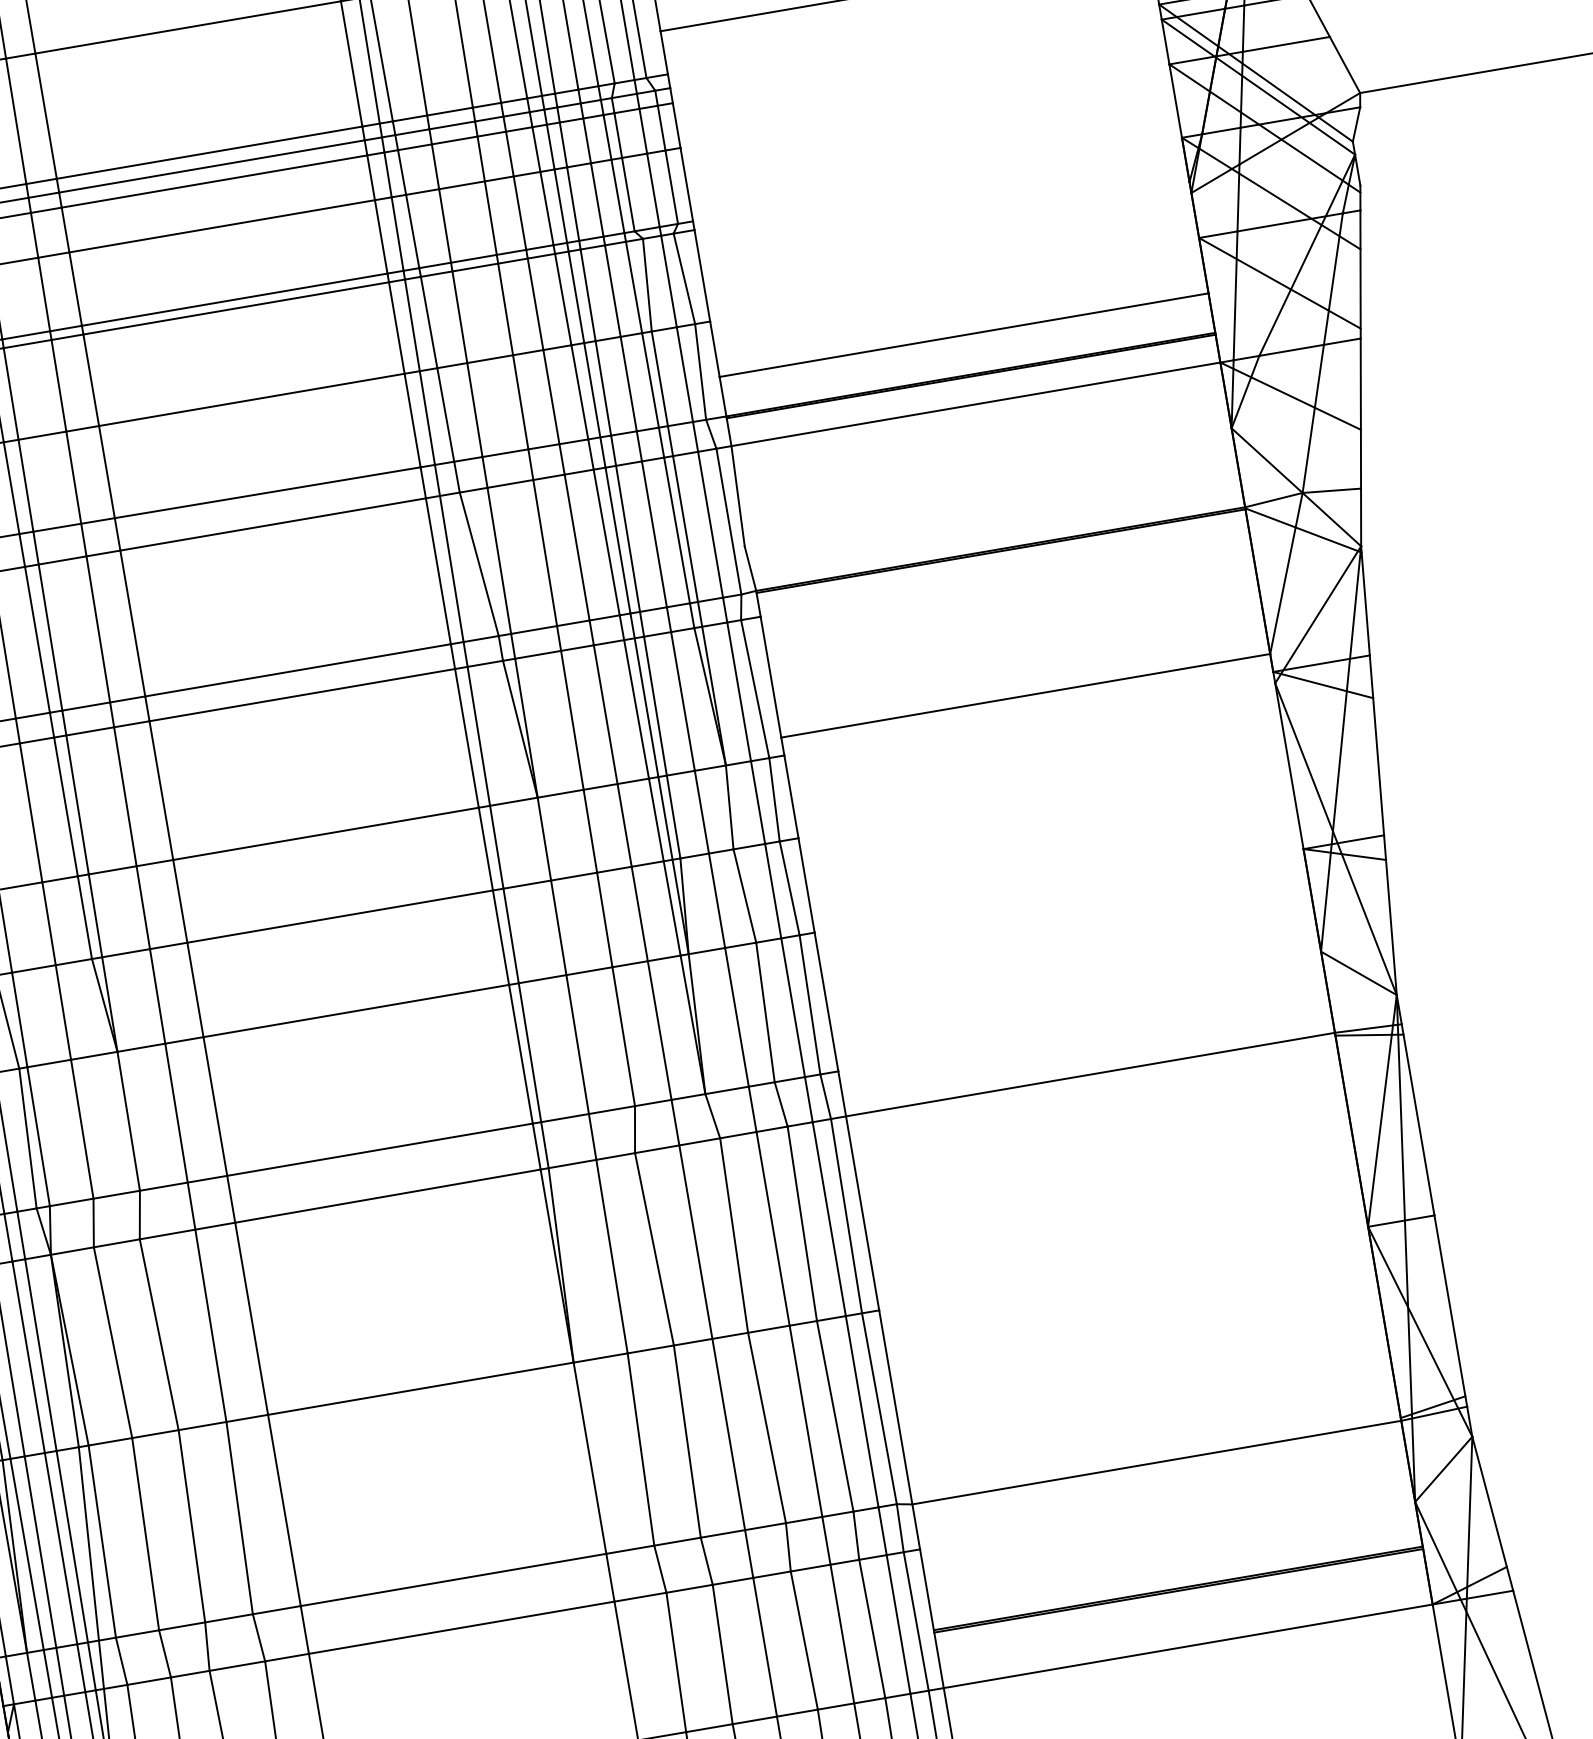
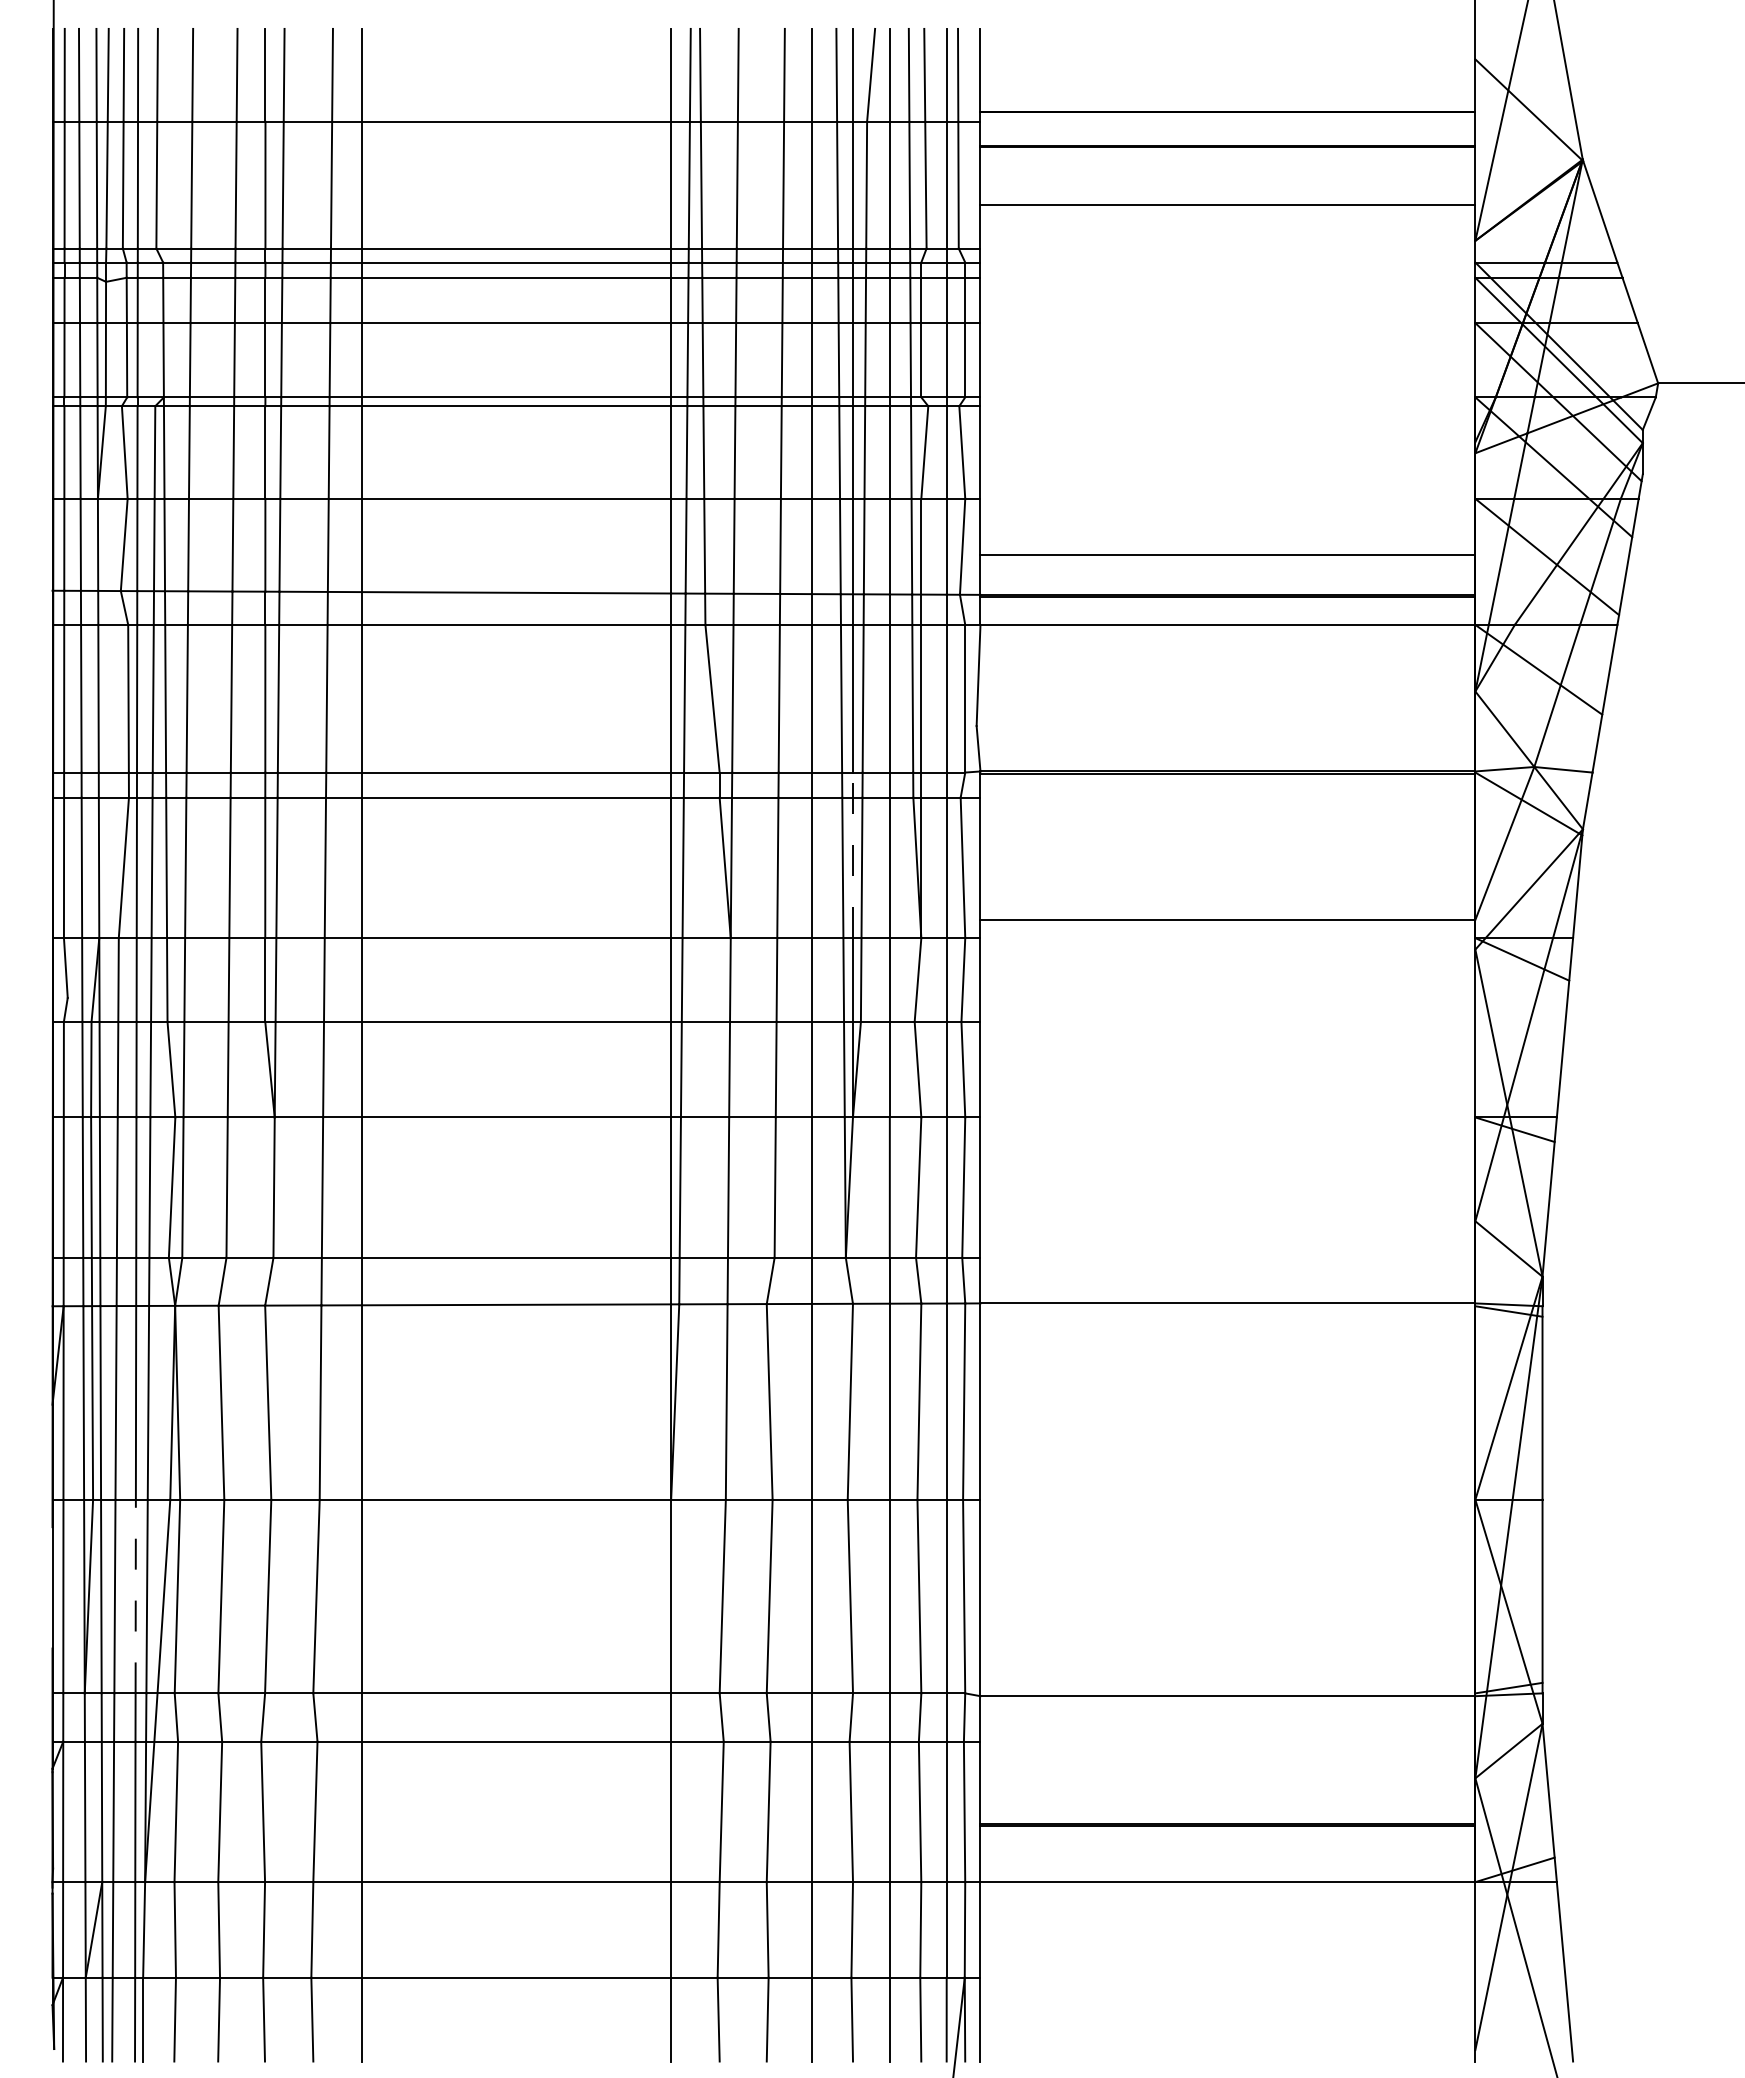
line: (643, 695) -> (852, 855), solid -> dashed
line: (60, 1548) -> (135, 1596), solid -> dashed

